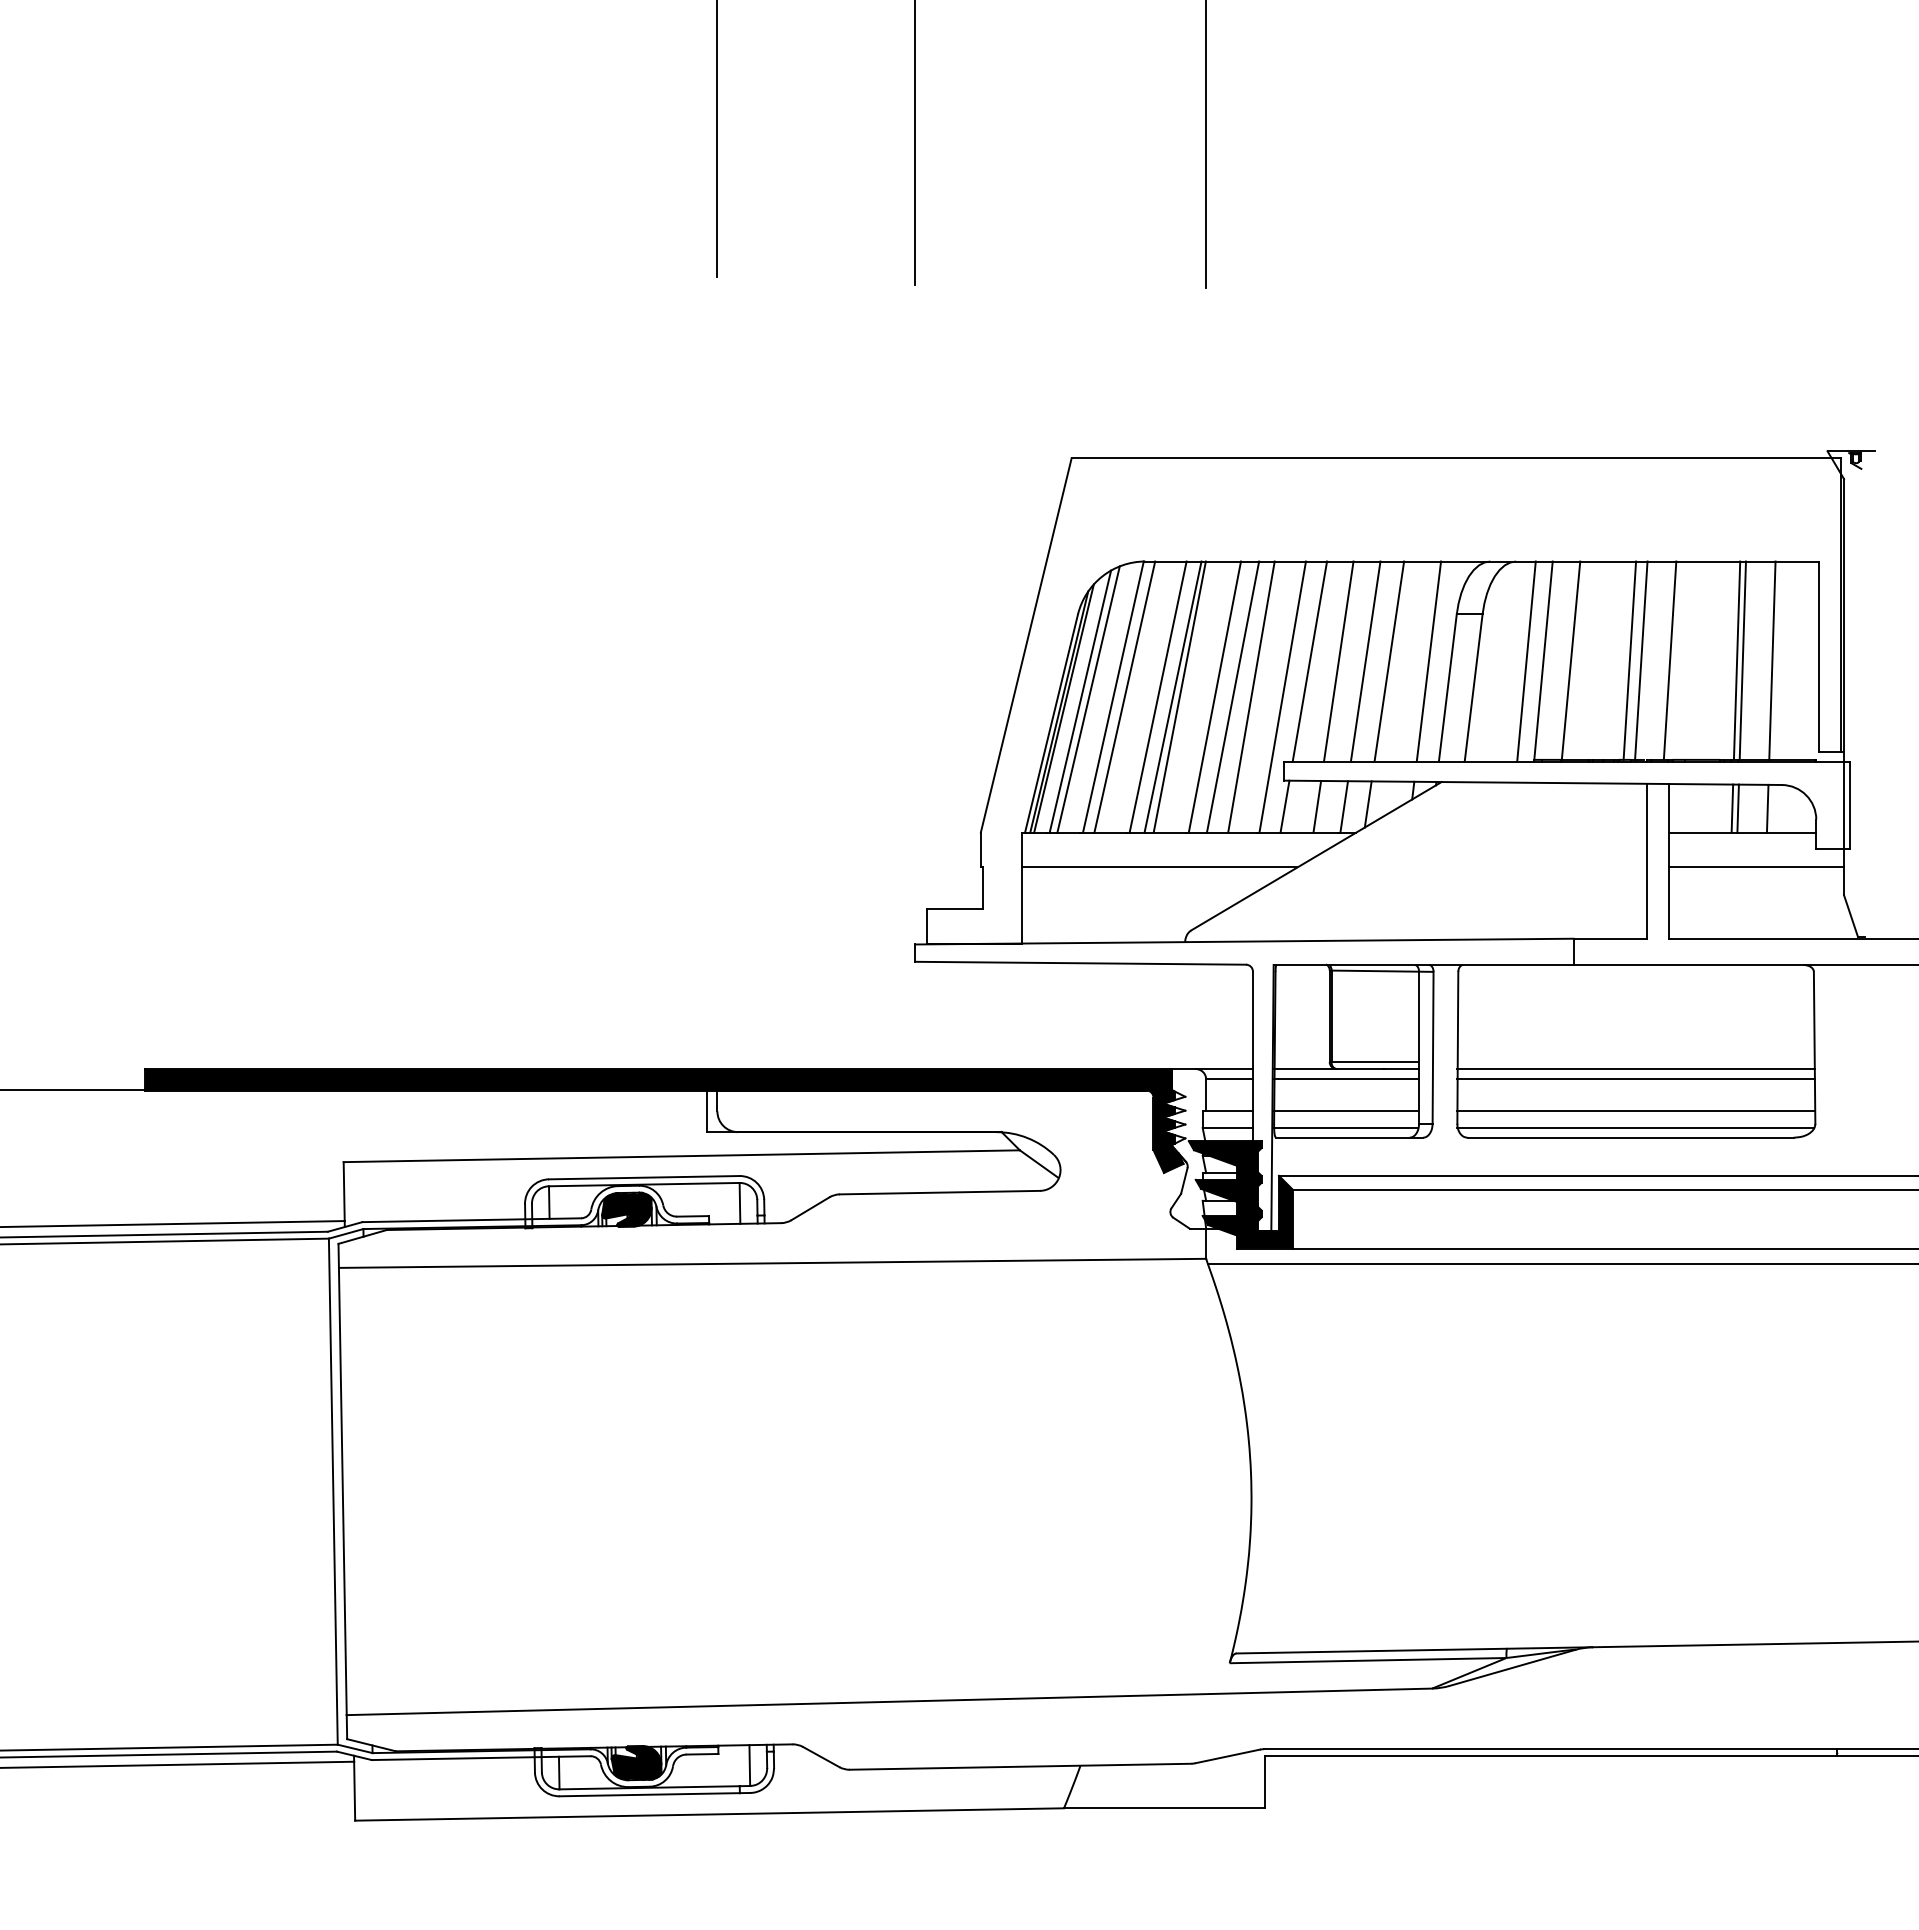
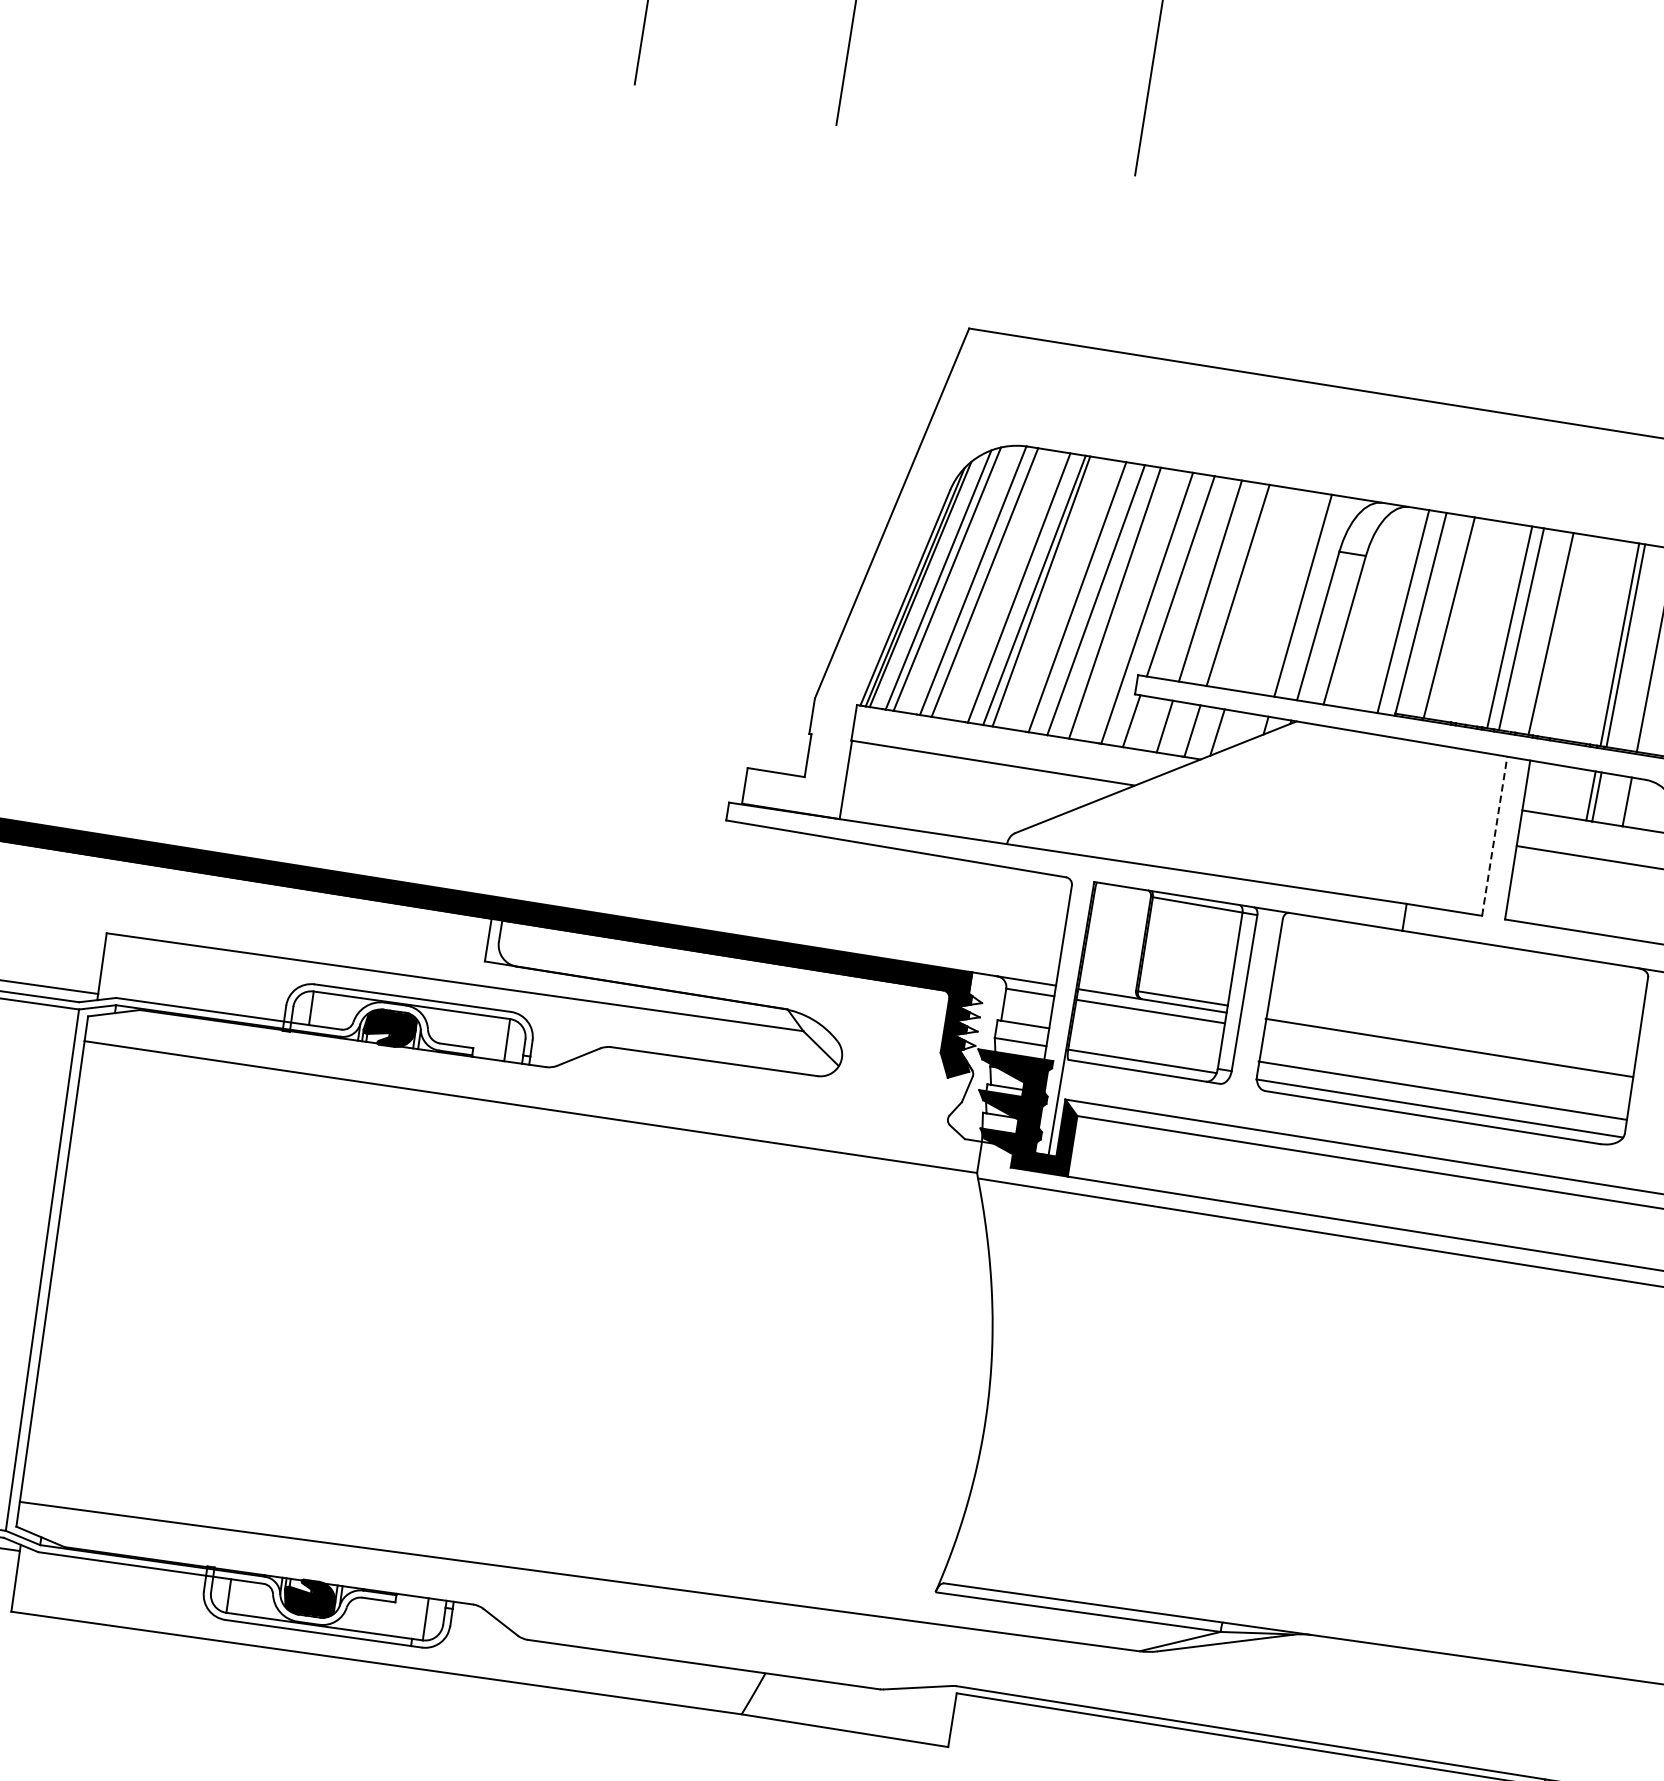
line: (1389, 661) -> (1262, 589), removed
line: (1647, 860) -> (1495, 835), solid -> dashed
line: (1635, 1079) -> (1447, 1058), removed
line: (1346, 1110) -> (1145, 1043), removed

